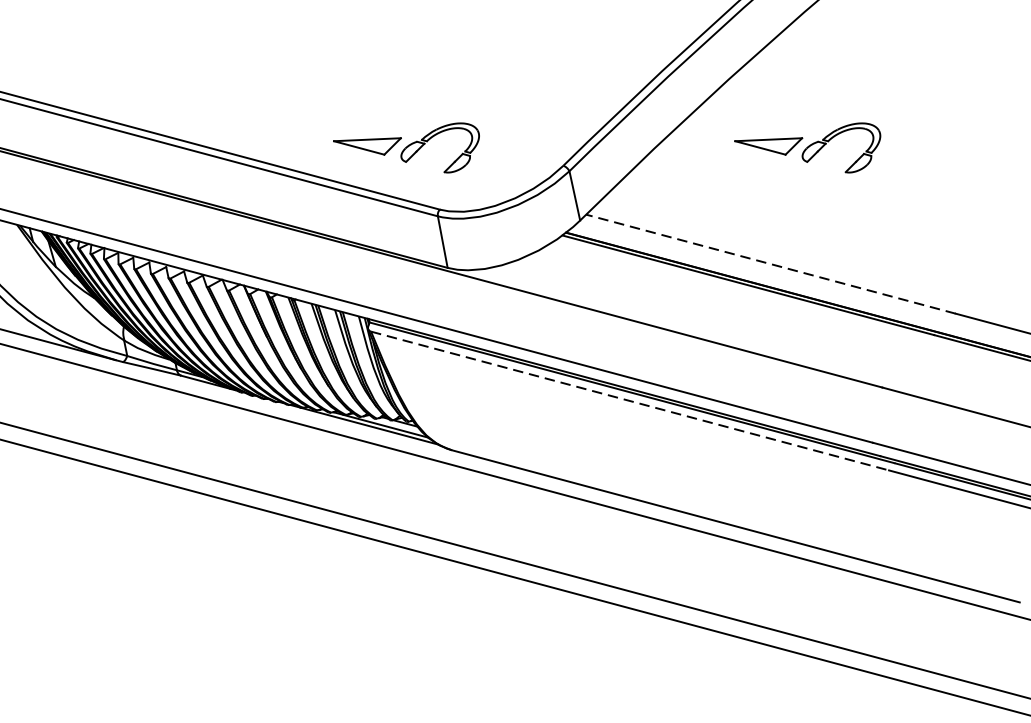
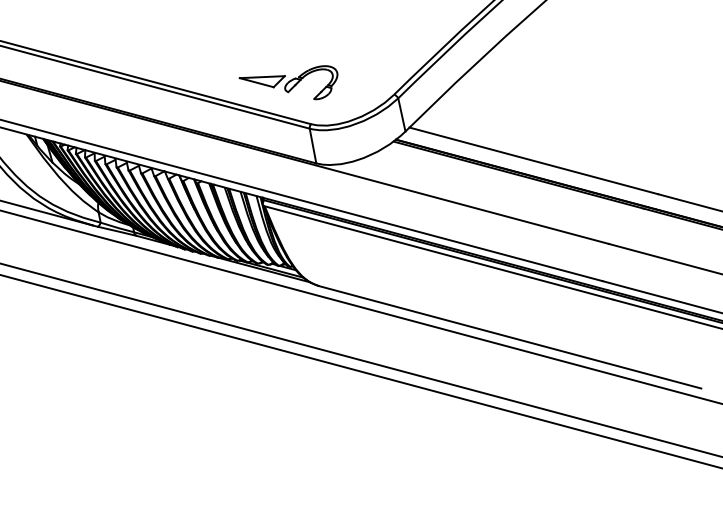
part: (807, 147) -> (558, 82), removed
line: (770, 263) -> (533, 160), dashed -> solid
line: (630, 401) -> (439, 253), dashed -> solid

